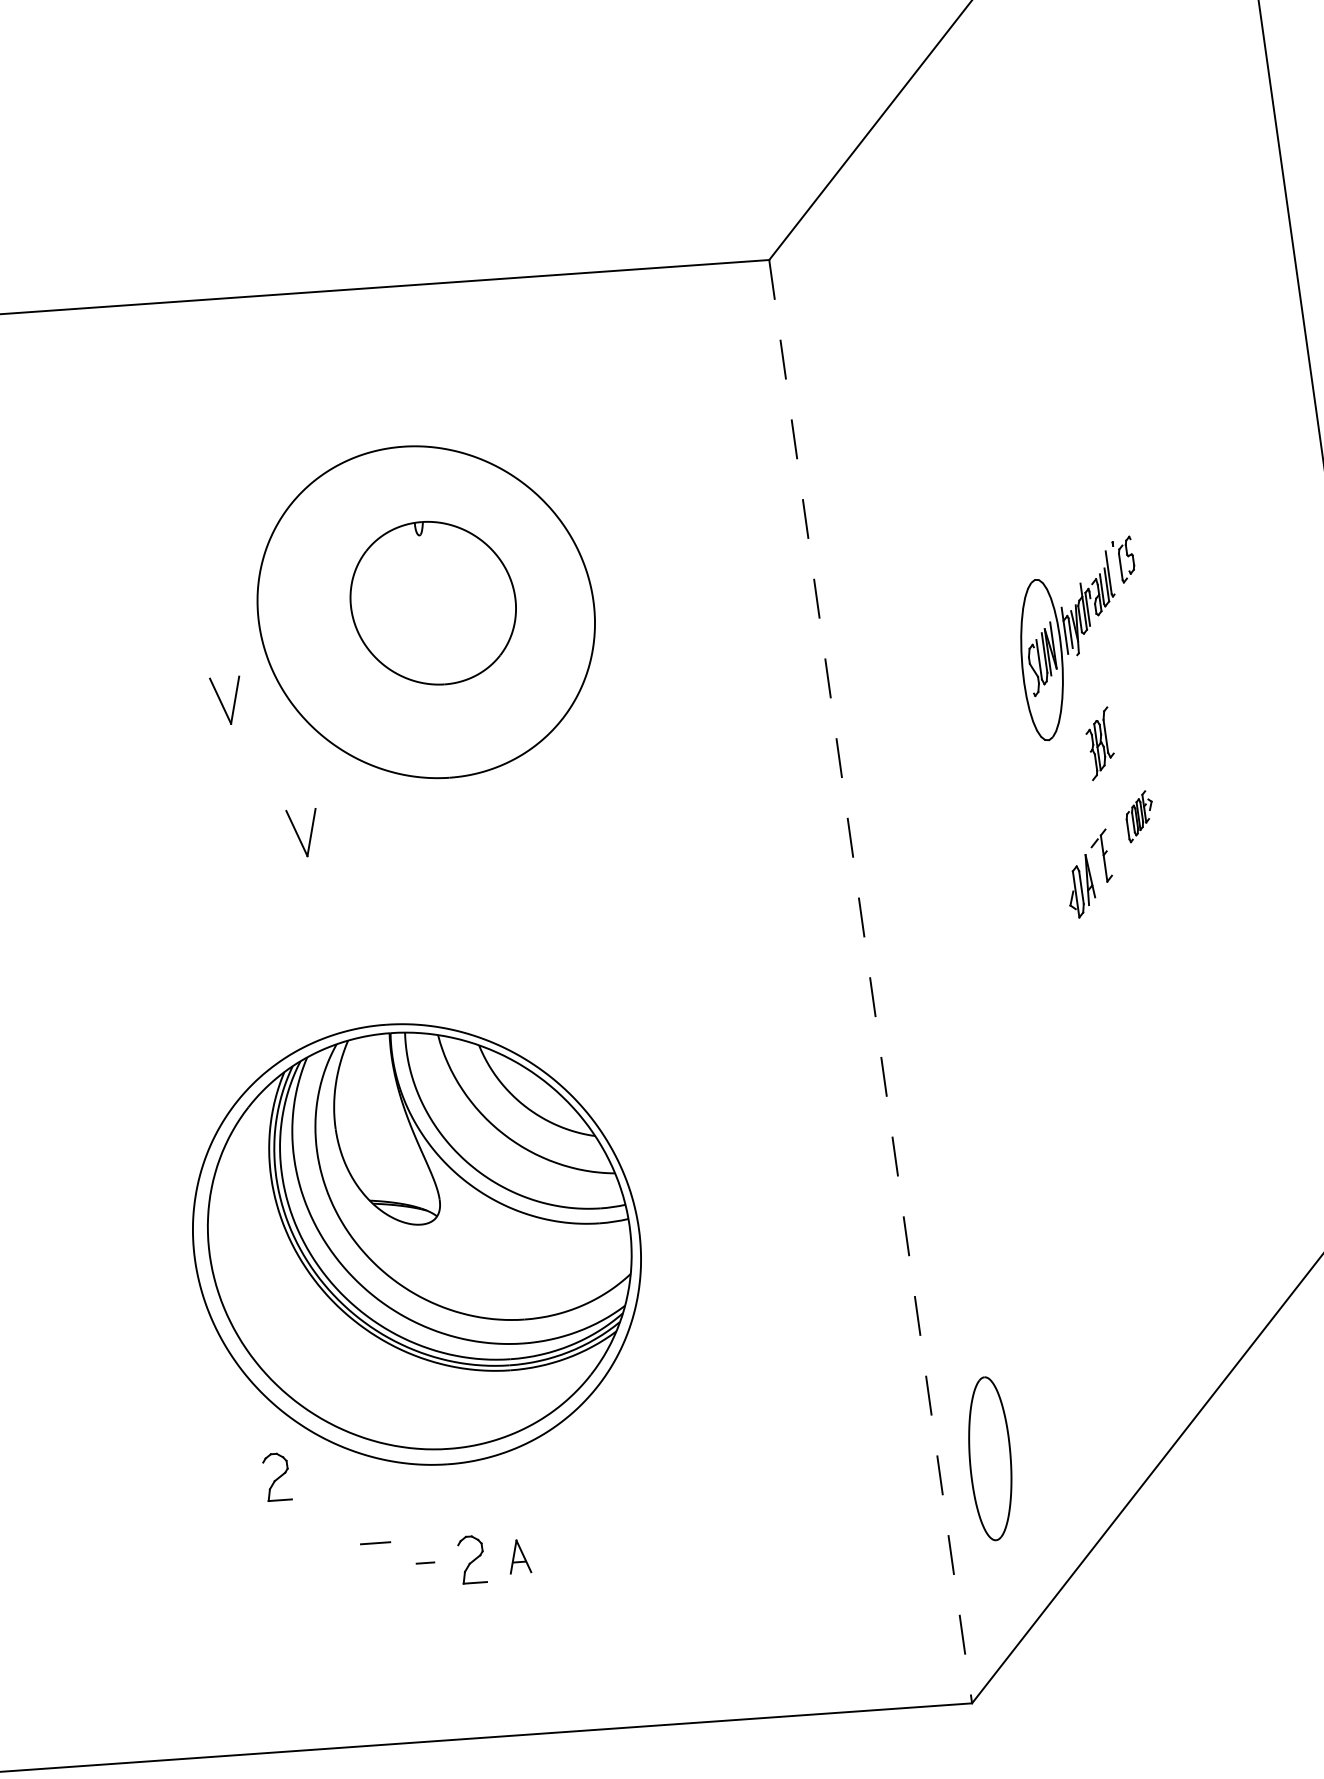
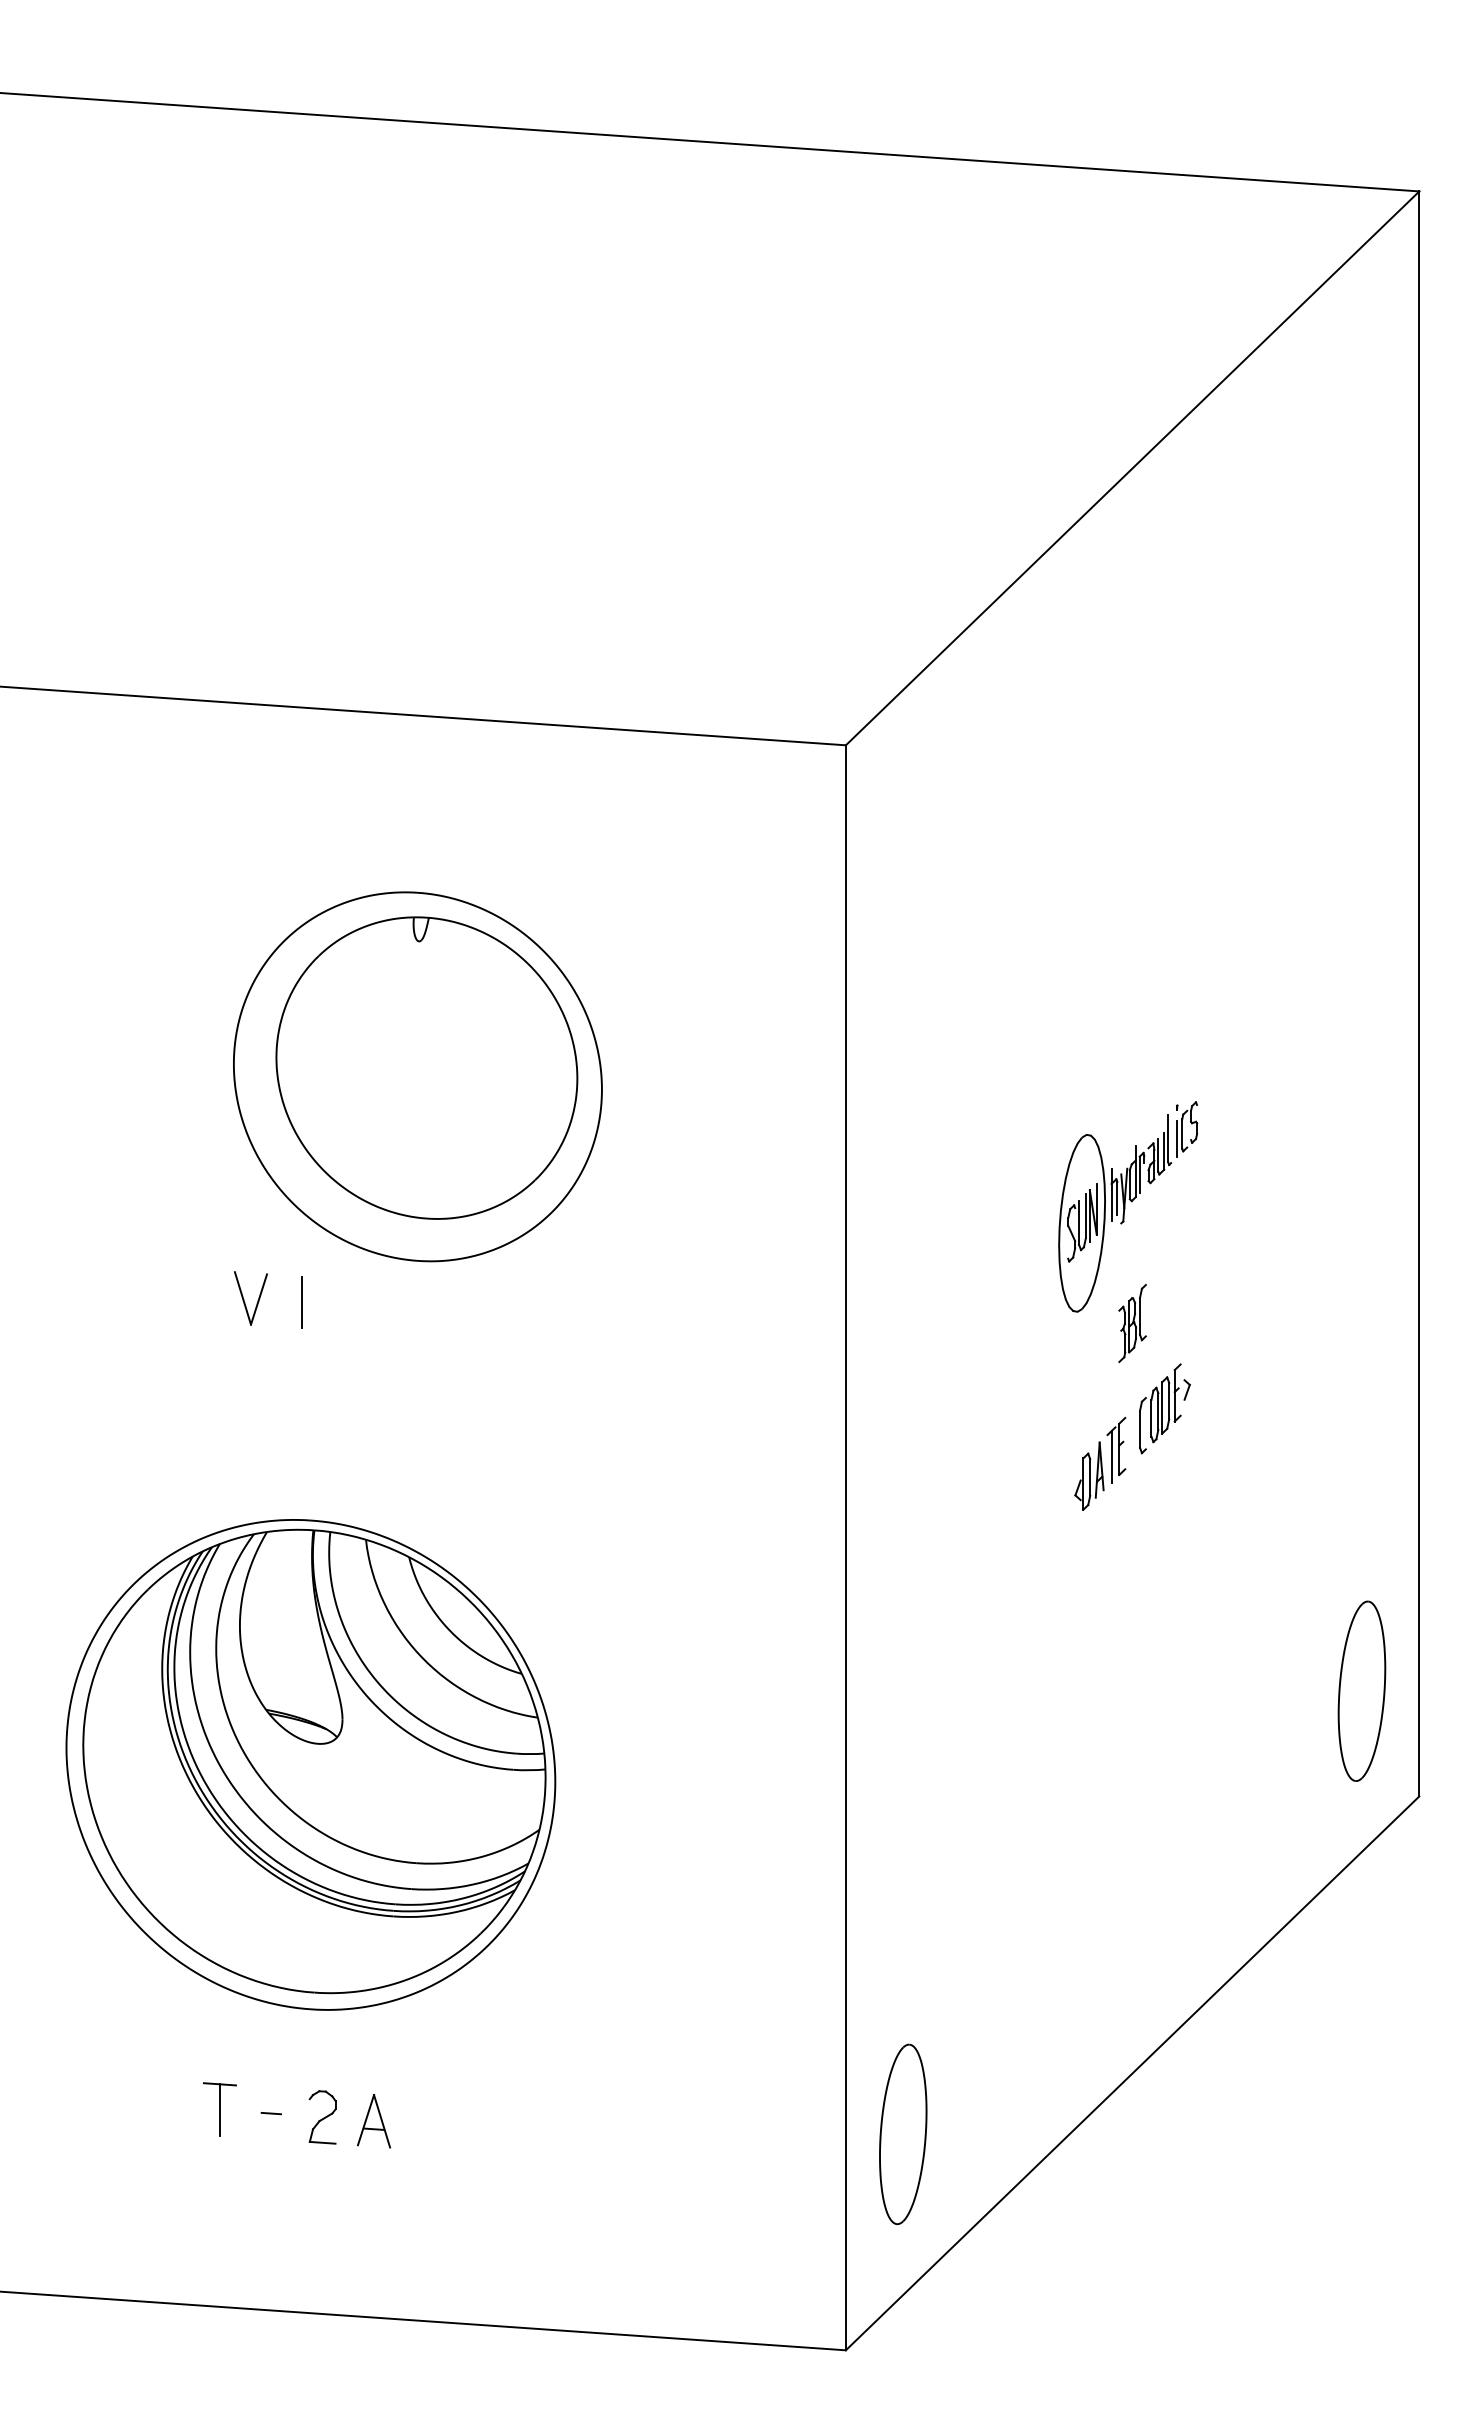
line: (1117, 571) -> (1177, 1138), added
part: (432, 602) -> (426, 1067), size x1.67
part: (222, 702) -> (181, 1143), removed
part: (1139, 816) -> (1164, 1408), size x1.67
line: (351, 829) -> (302, 1302), added
line: (1097, 866) -> (1111, 1456), added
line: (870, 981) -> (845, 1547), dashed -> solid
part: (990, 1457) -> (903, 2133), moved
part: (276, 1477) -> (122, 1997), removed
part: (518, 1557) -> (373, 2121), size x1.43
line: (378, 1565) -> (219, 2109), added

